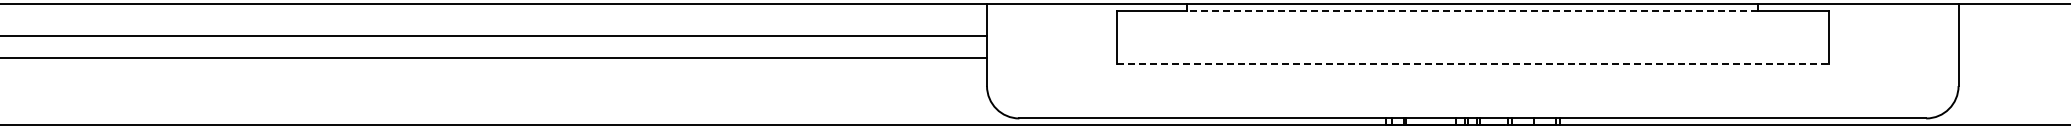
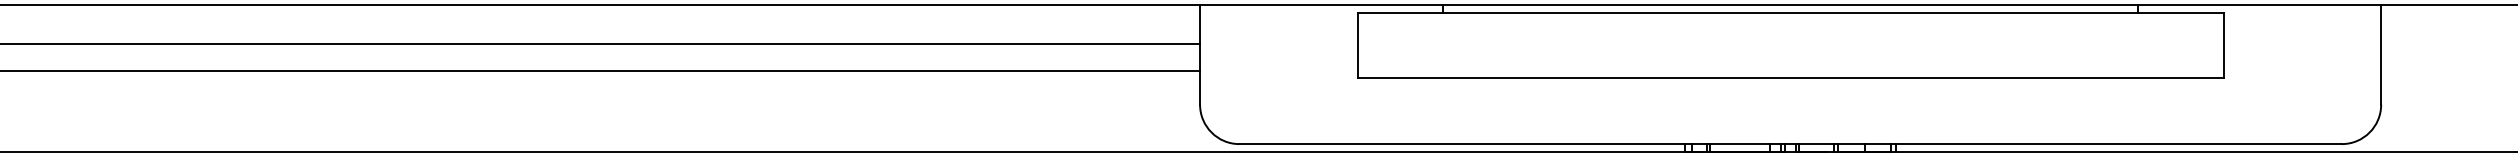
line: (1472, 10) -> (1790, 12), dashed -> solid
line: (1473, 64) -> (1791, 78), dashed -> solid

